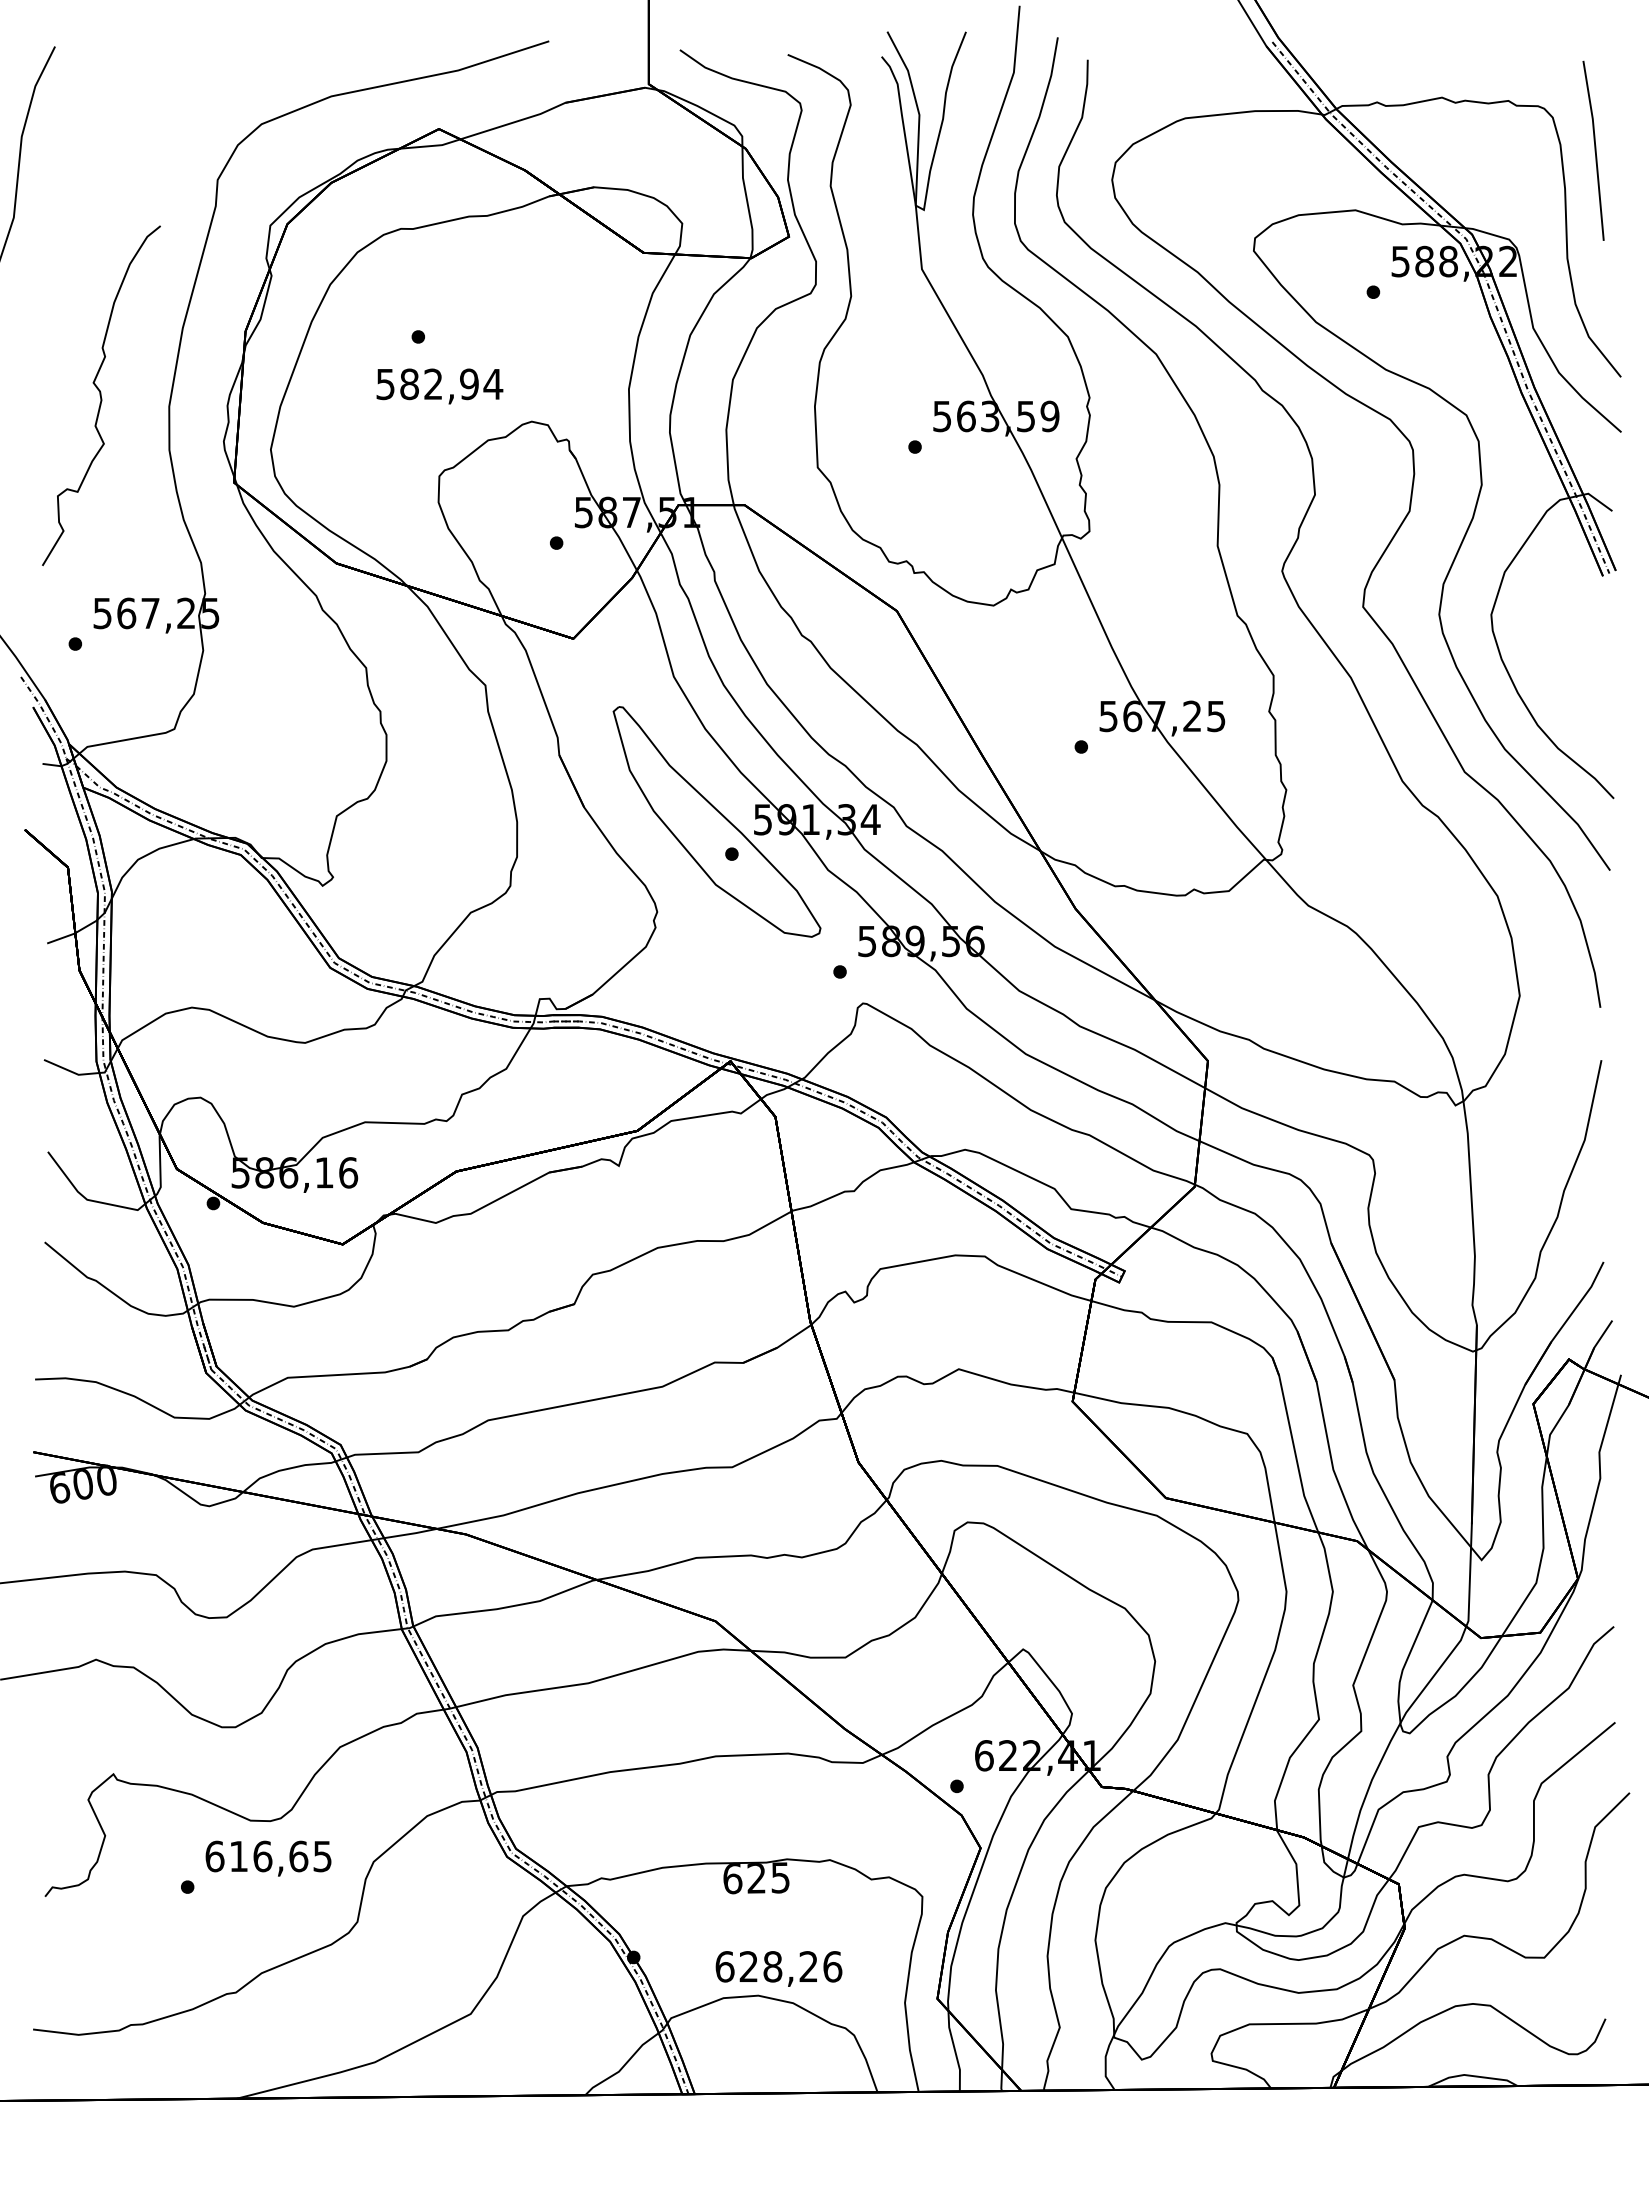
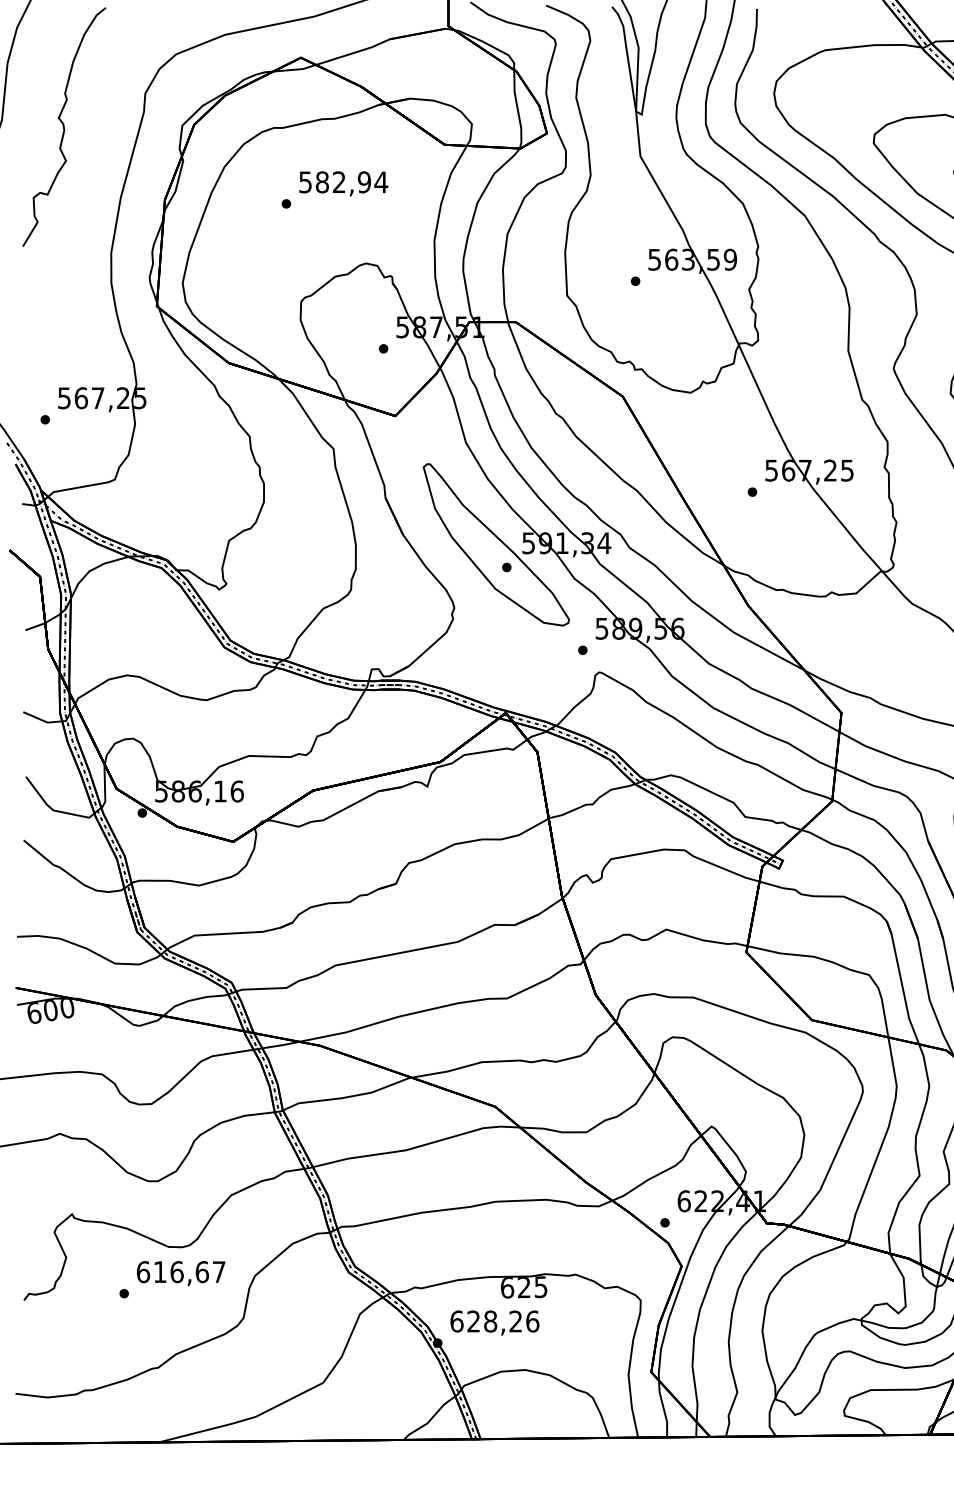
text: (439, 386) -> (343, 183), moved
curve: (101, 395) -> (64, 126), moved
text: (322, 1856) -> (219, 1272), 616,65 -> 616,67
text: (778, 1968) -> (494, 1322), moved

